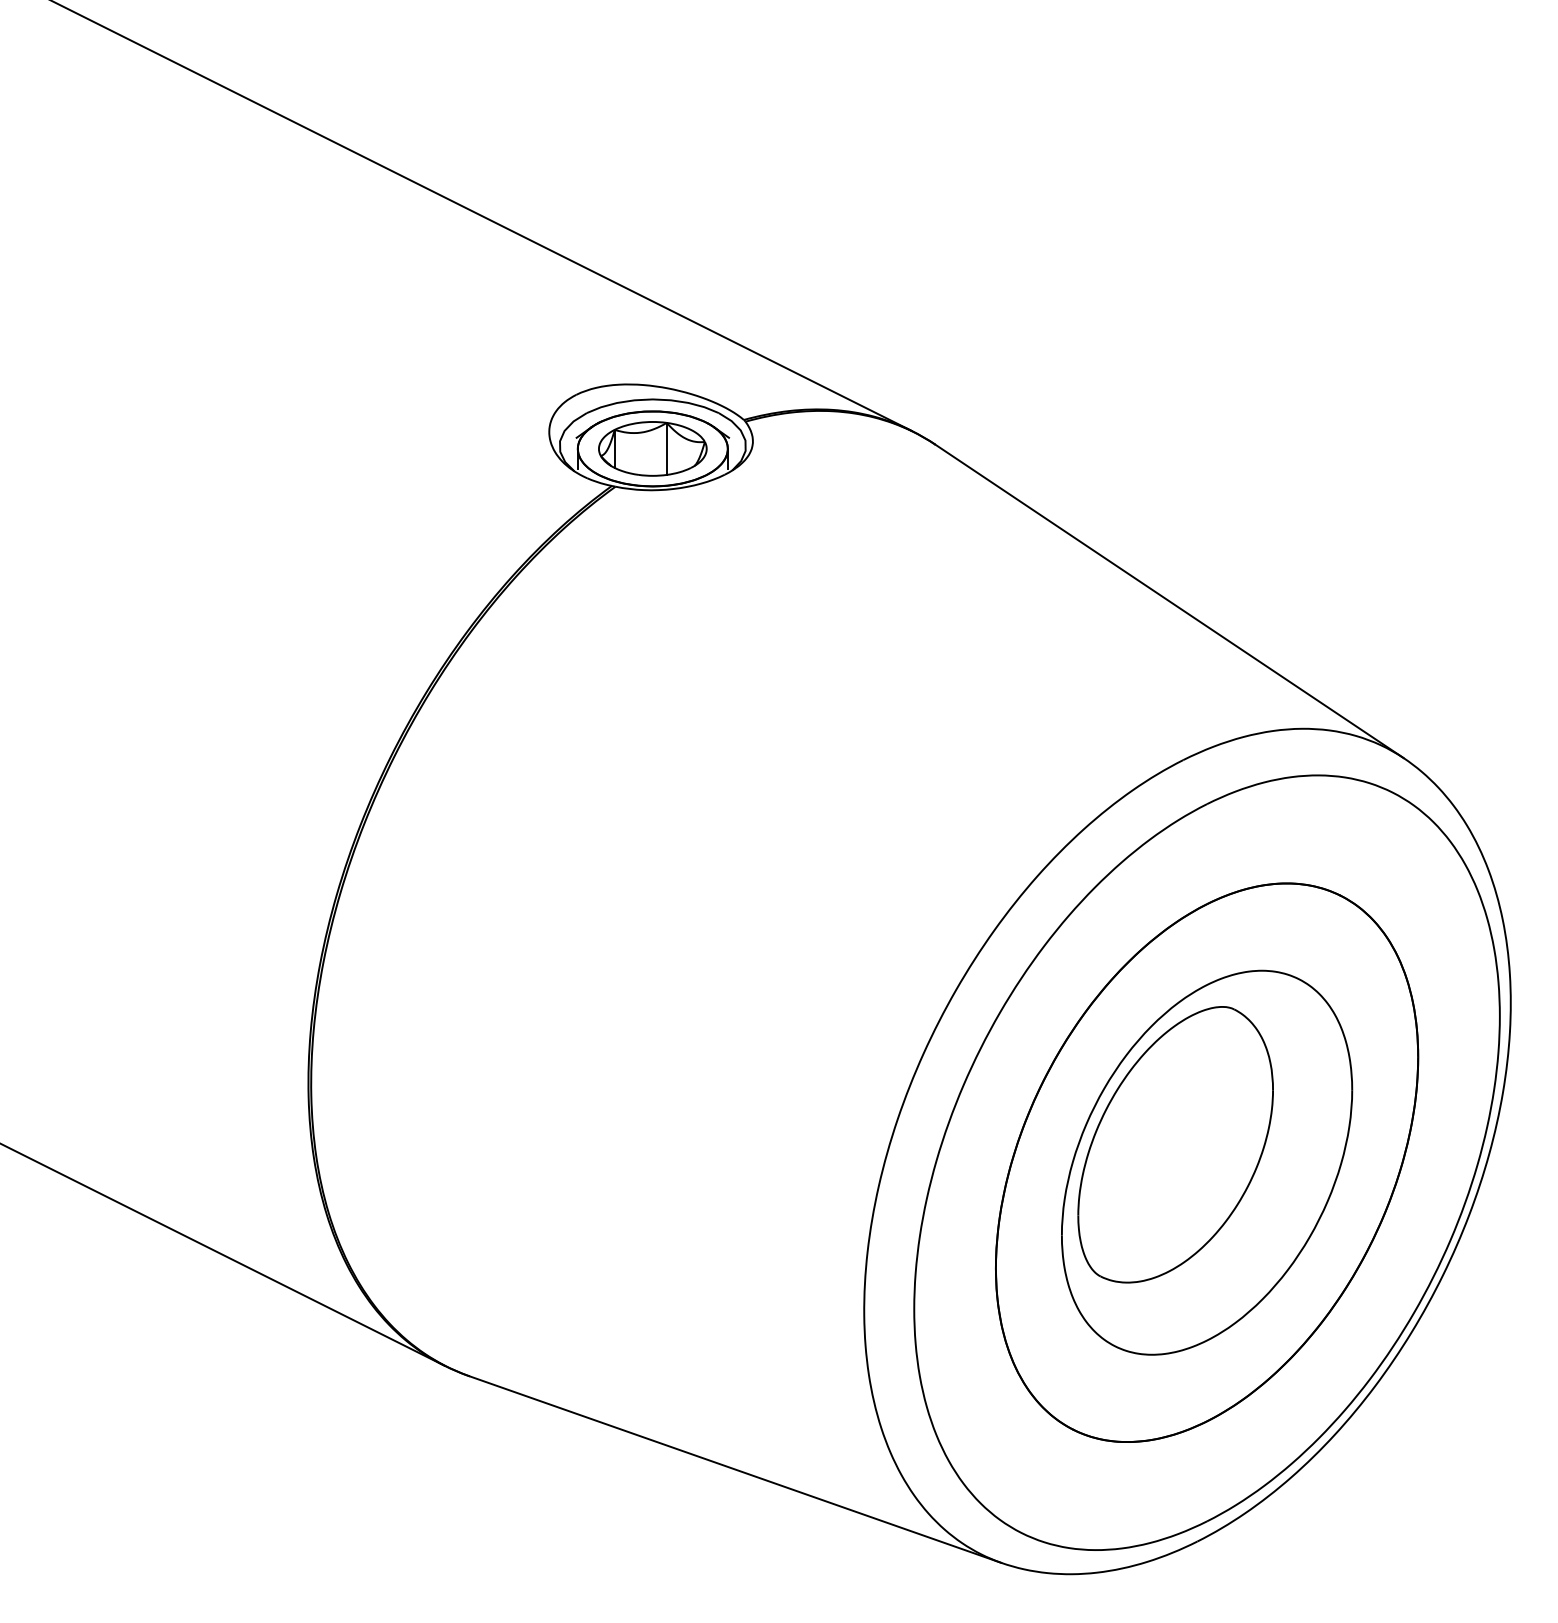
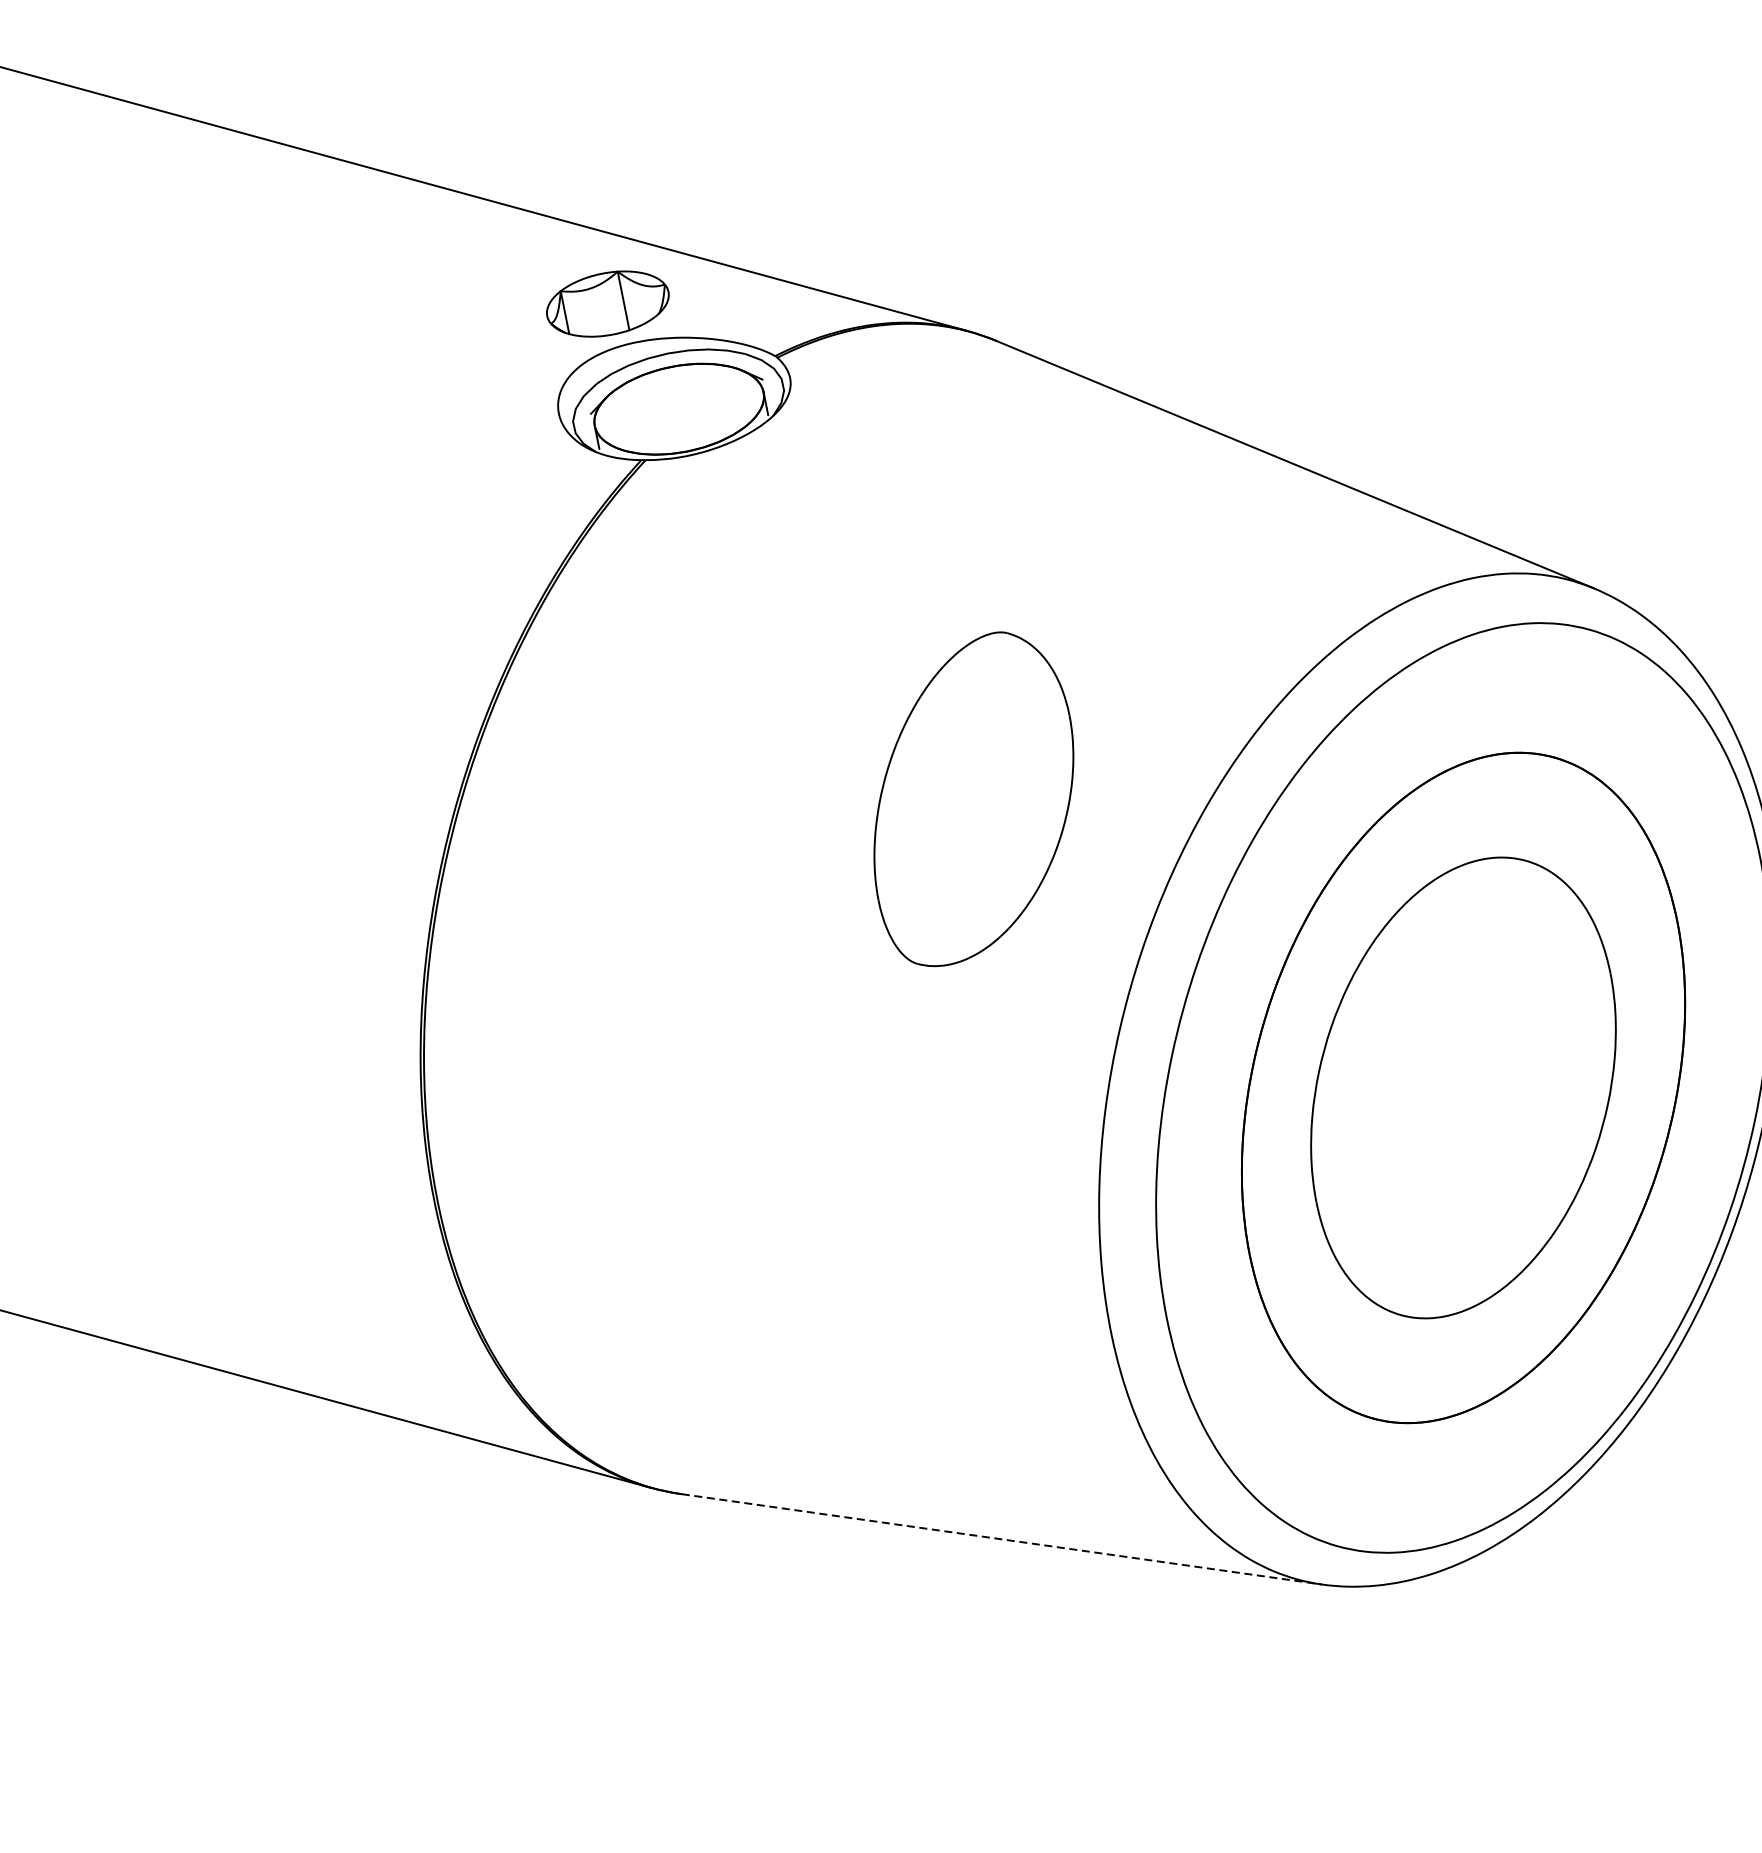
part: (652, 448) -> (607, 303), moved
part: (1175, 1144) -> (971, 798), moved
line: (735, 1469) -> (1001, 1539), solid -> dashed

